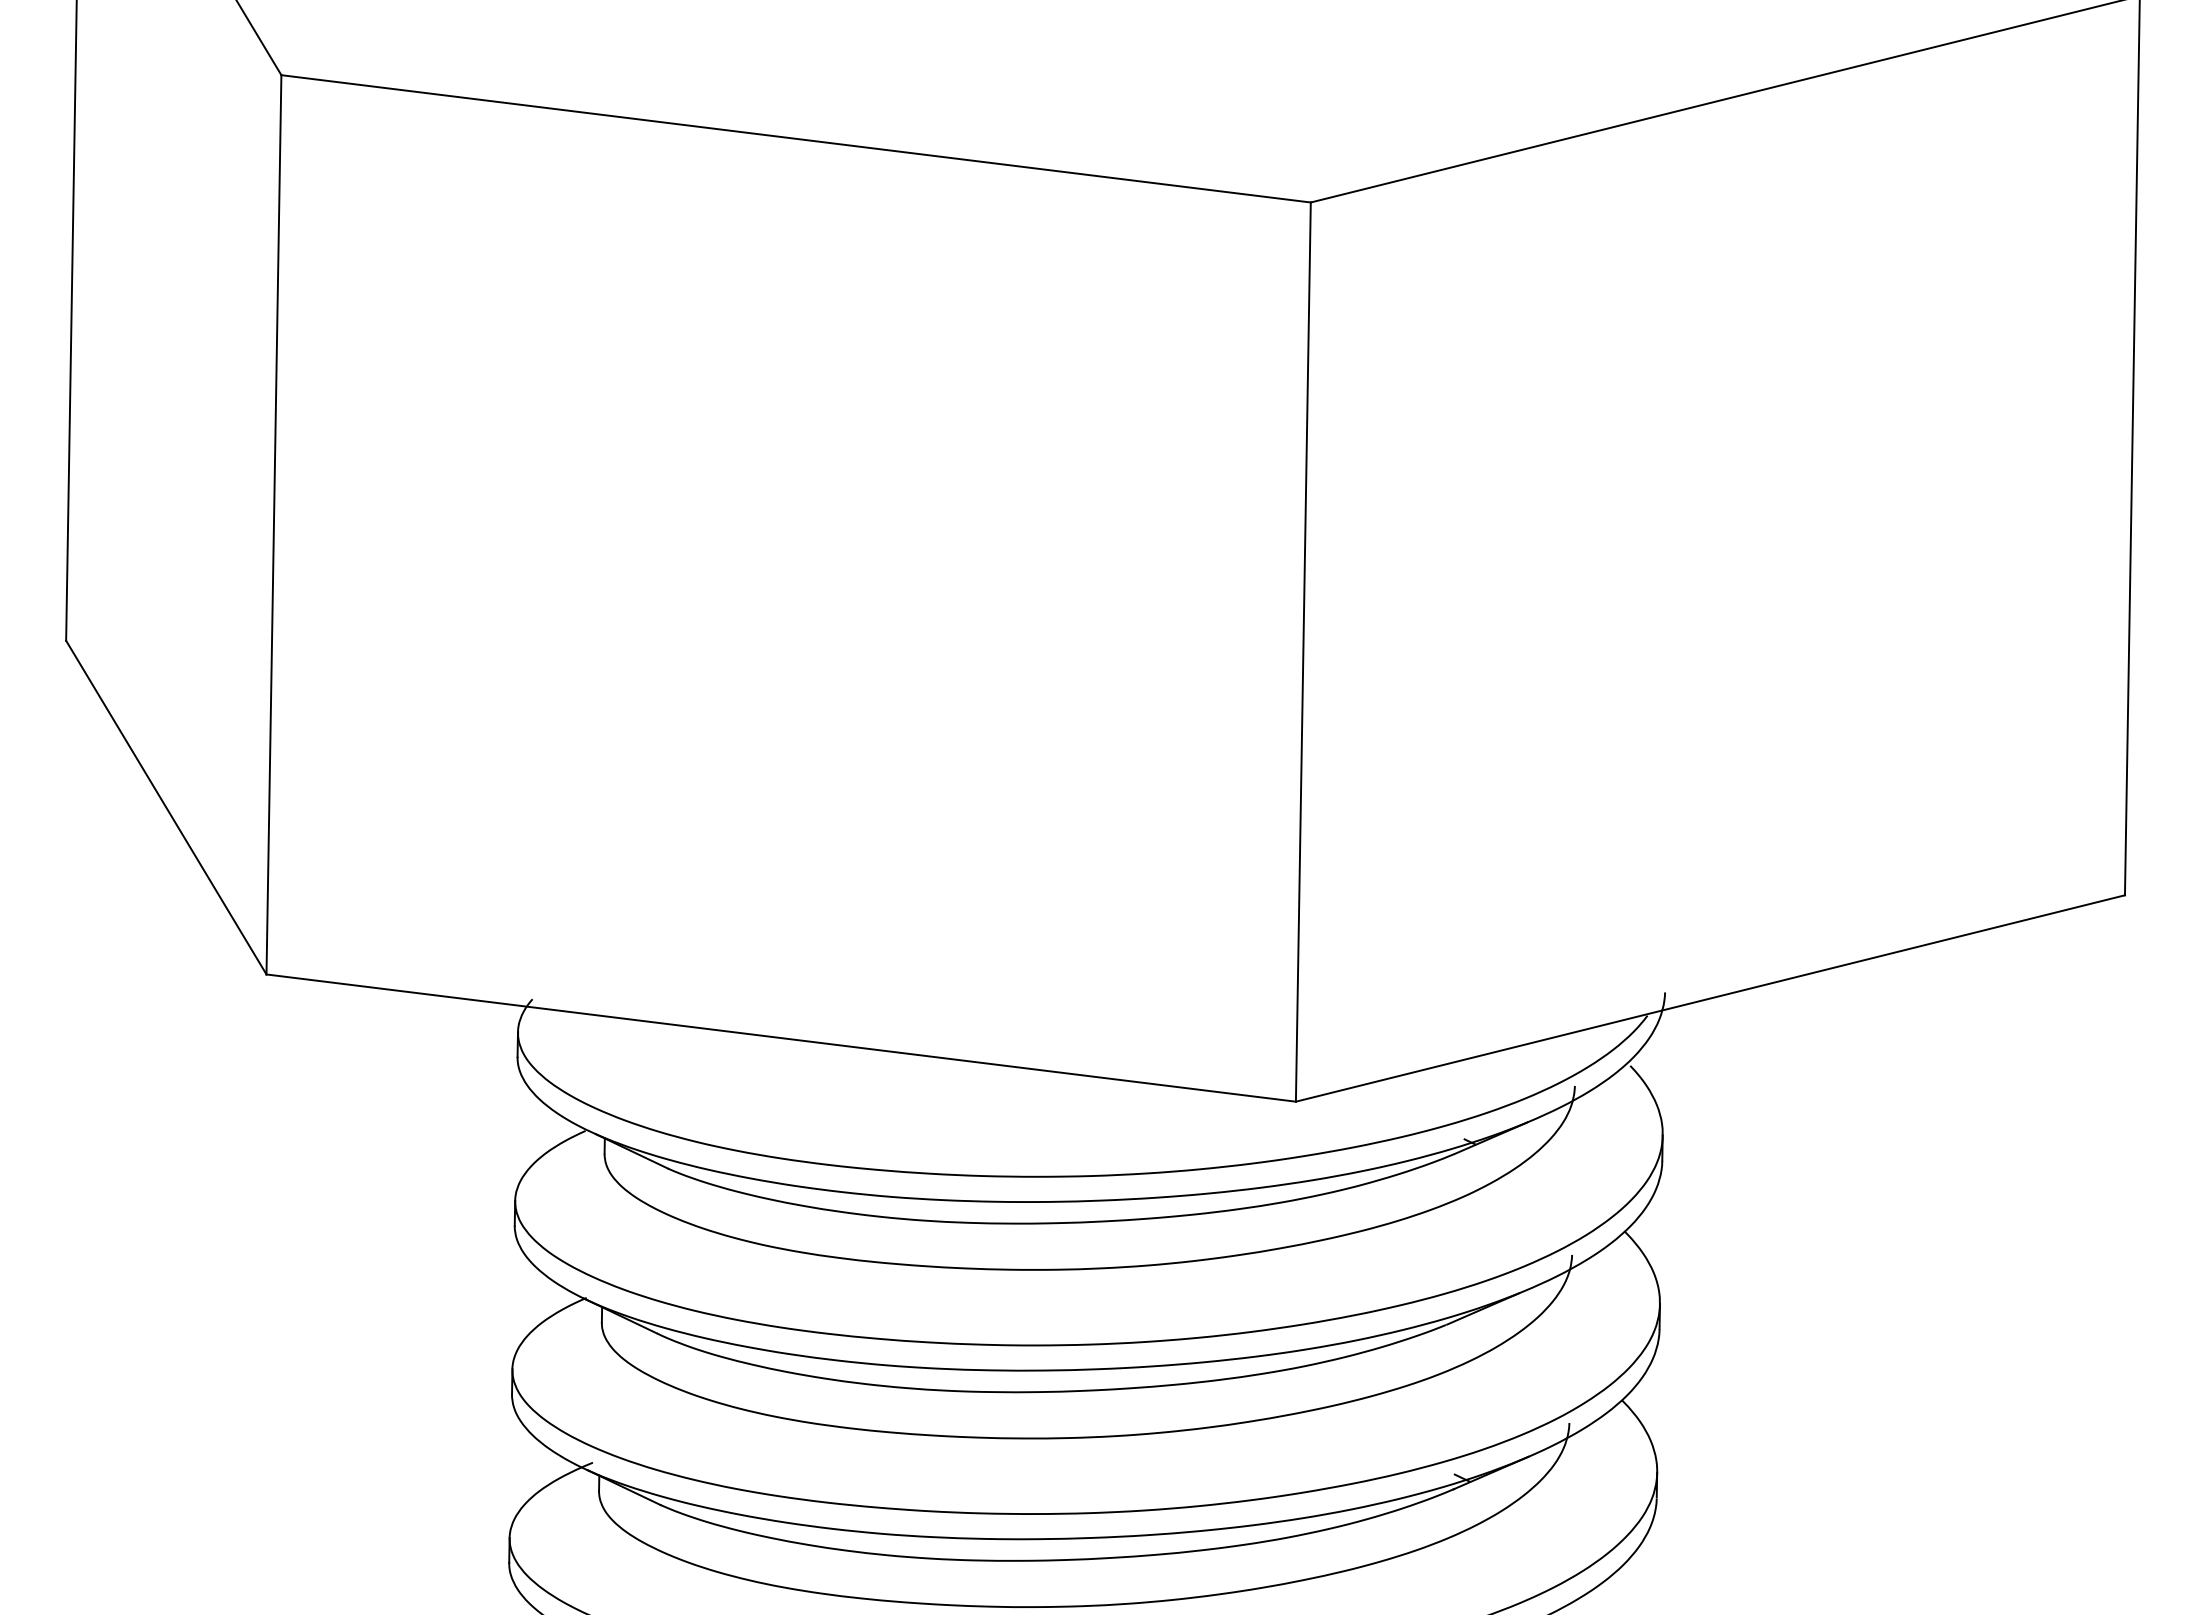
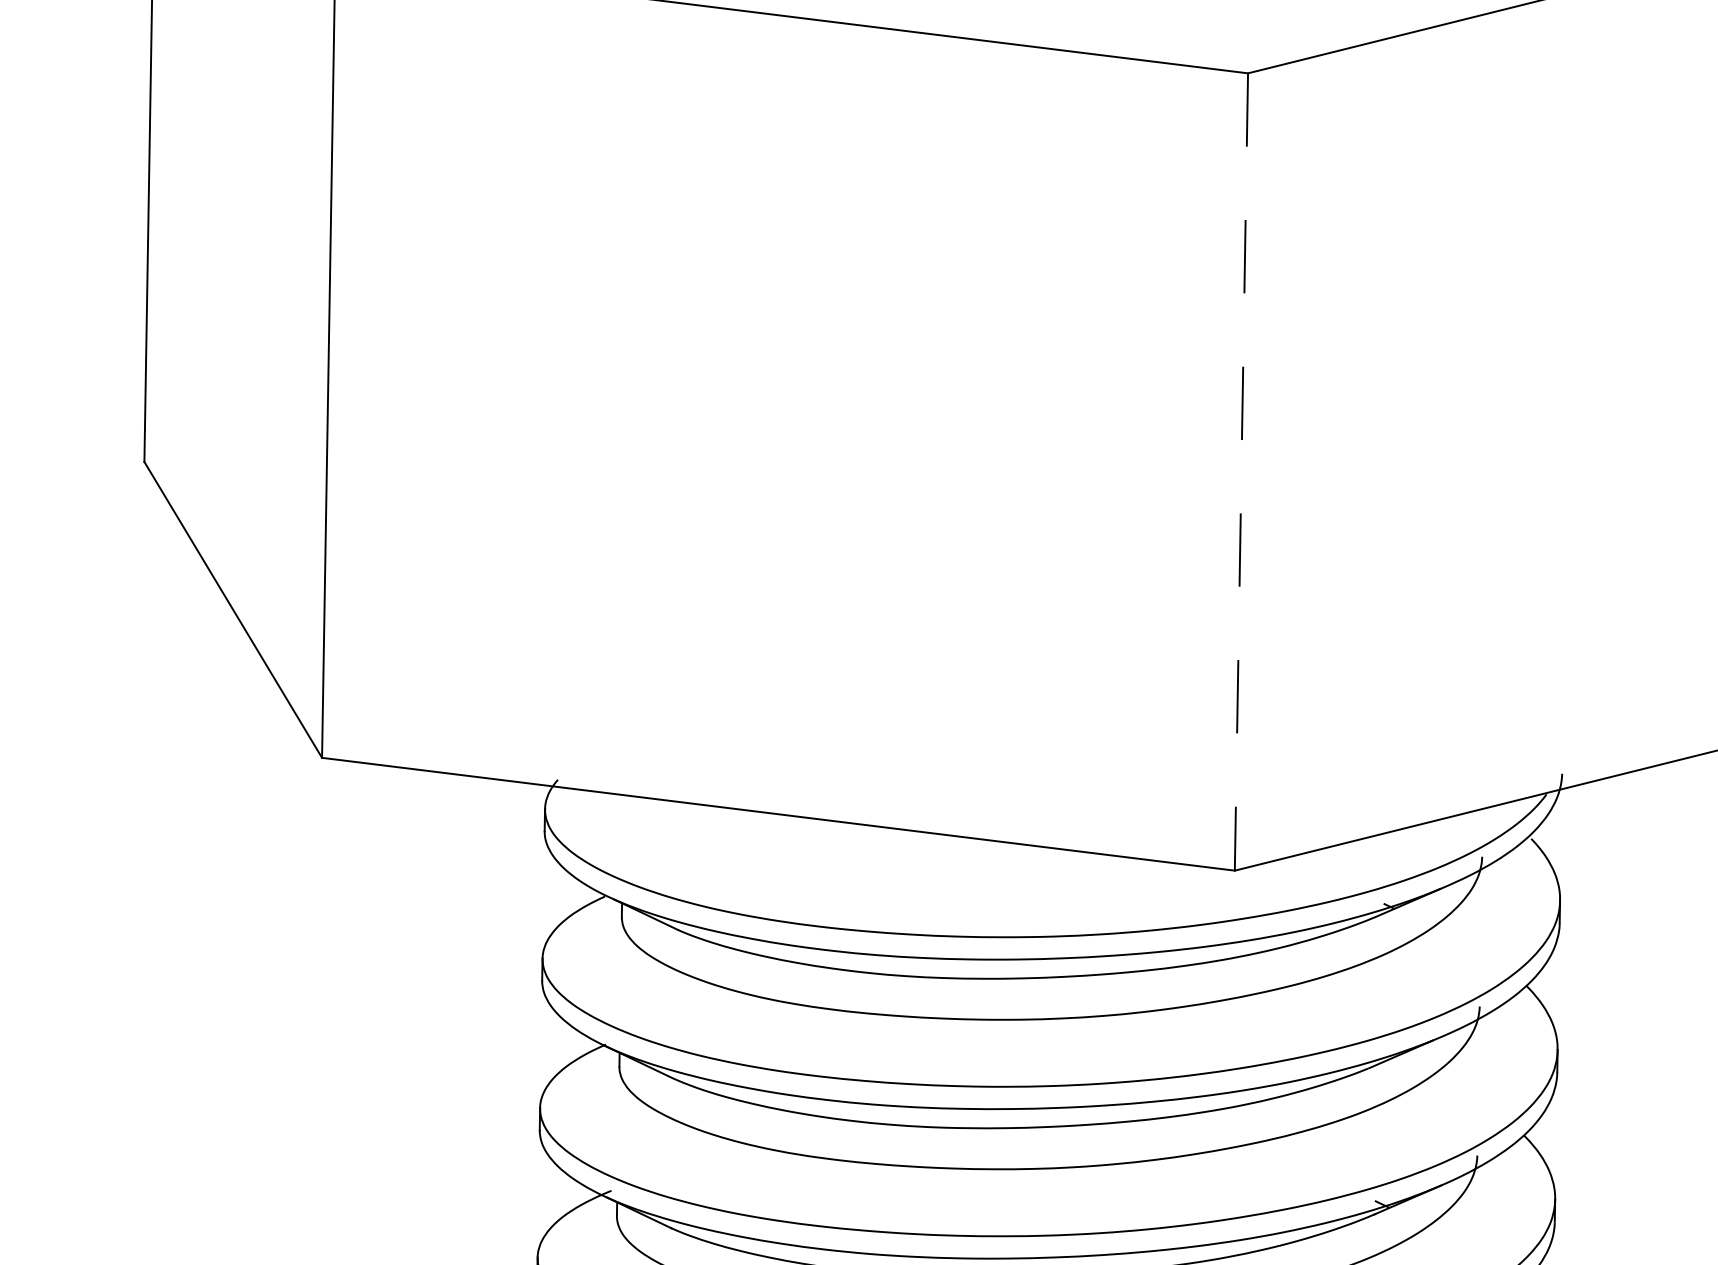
line: (1303, 652) -> (1241, 472), solid -> dashed

